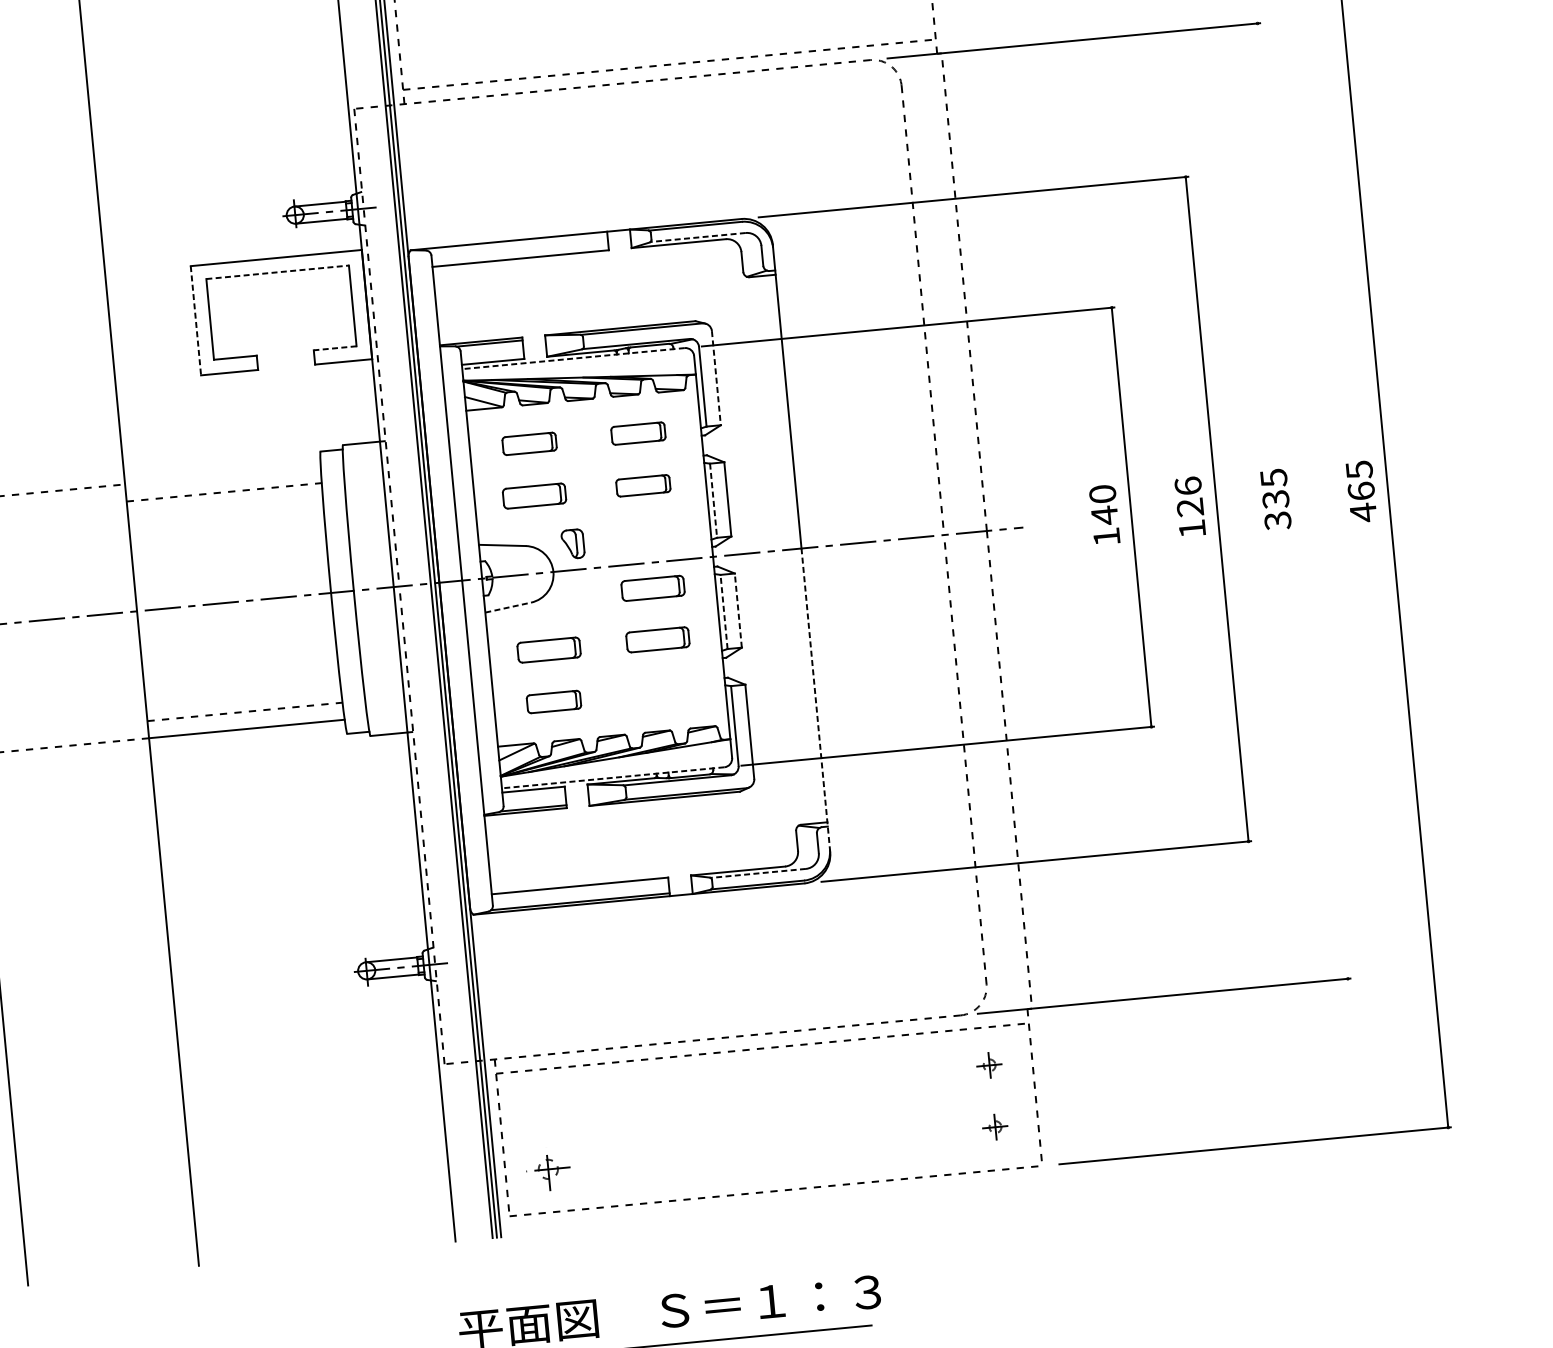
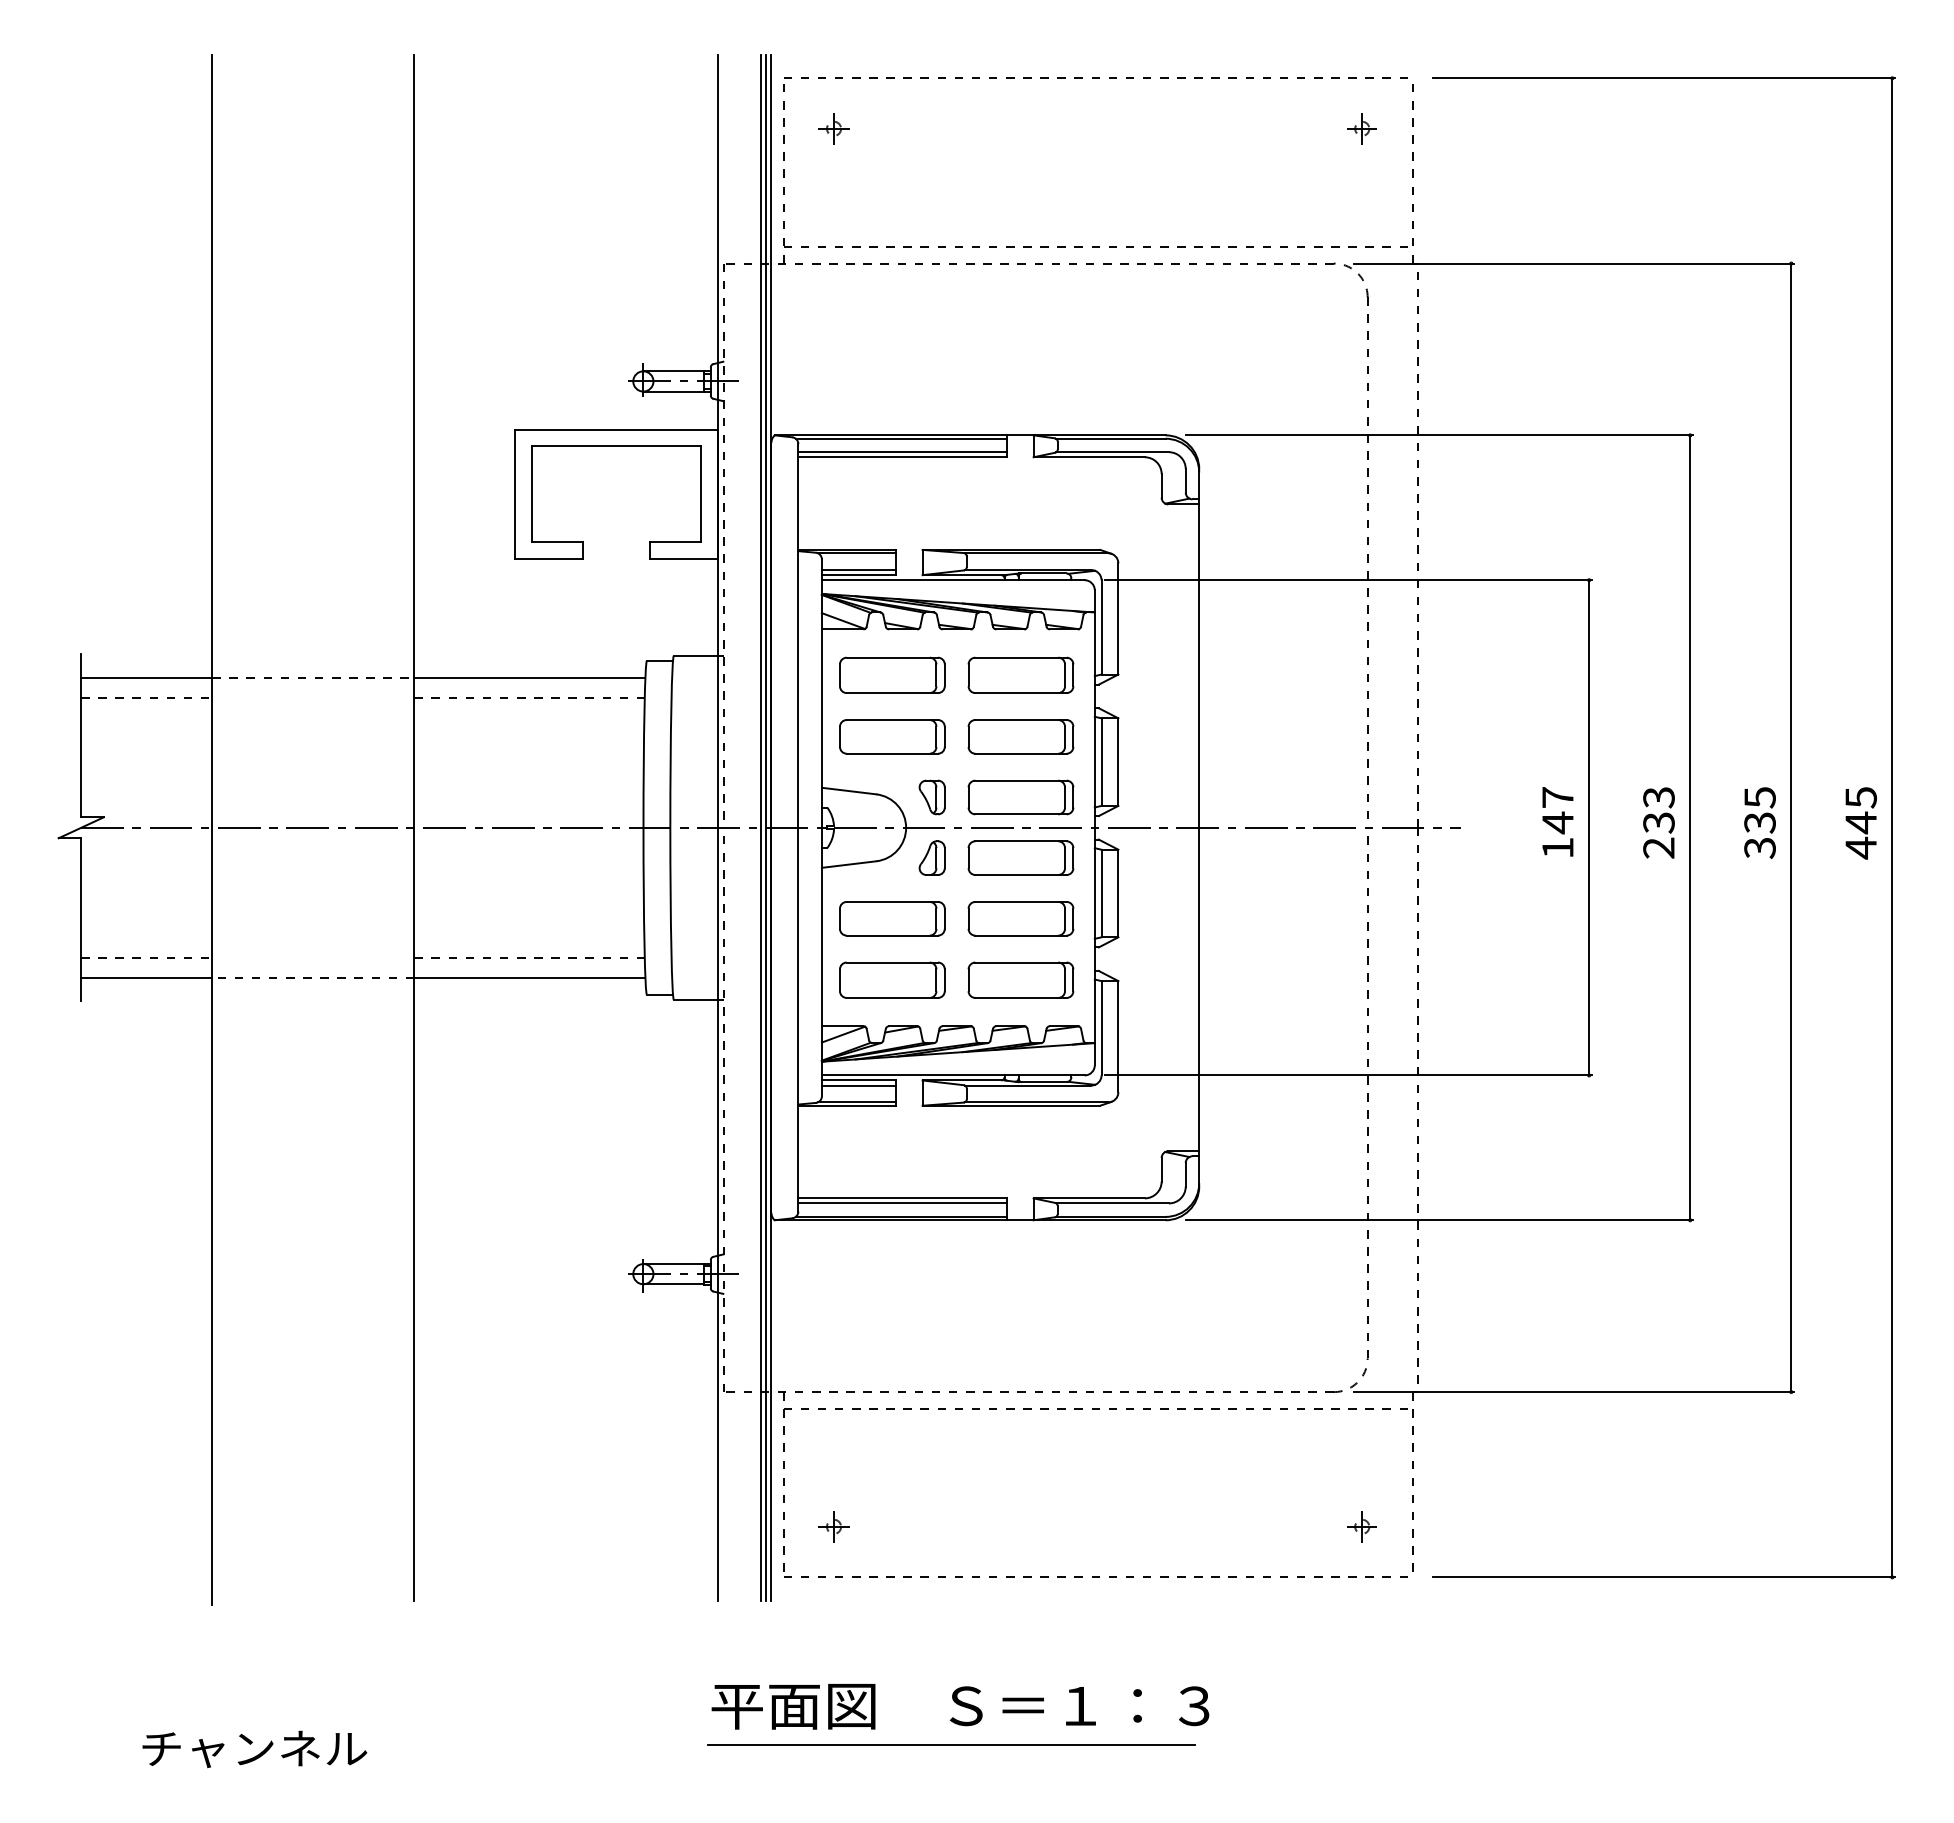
line: (698, 237) -> (1112, 452), dashed -> solid
line: (517, 242) -> (900, 438), added
line: (520, 254) -> (902, 452), added
line: (277, 272) -> (616, 446), dashed -> solid
line: (196, 321) -> (515, 494), dashed -> solid
line: (334, 348) -> (674, 541), dashed -> solid
line: (492, 357) -> (858, 570), added
line: (572, 358) -> (952, 580), dashed -> solid
line: (716, 377) -> (1118, 618), dashed -> solid
part: (637, 433) -> (1020, 674), size x1.67
part: (529, 443) -> (892, 674), size x1.67
line: (222, 474) -> (529, 677), added
part: (642, 485) -> (1020, 736), size x1.67
text: (1360, 491) -> (1860, 822), 465 -> 445
text: (1102, 494) -> (1557, 797), 140 -> 147
part: (534, 495) -> (892, 736), size x1.43
line: (1302, 500) -> (1791, 827), added
line: (713, 501) -> (1101, 762), dashed -> solid
text: (1189, 507) -> (1658, 822), 126 -> 233
part: (647, 537) -> (1020, 797), added
part: (652, 587) -> (1020, 857), size x1.43
part: (577, 595) -> (931, 857), added
line: (508, 607) -> (849, 864), dashed -> solid
line: (738, 610) -> (1118, 893), dashed -> solid
line: (724, 611) -> (1101, 893), dashed -> solid
part: (657, 639) -> (1020, 918), size x1.43
part: (549, 649) -> (892, 918), size x1.43
part: (662, 691) -> (1020, 979), added
line: (816, 699) -> (1199, 1006), dashed -> solid
part: (554, 701) -> (892, 979), size x1.67
line: (612, 777) -> (952, 1075), dashed -> solid
line: (533, 793) -> (858, 1085), added
line: (758, 873) -> (1112, 1203), dashed -> solid
line: (580, 890) -> (902, 1203), added
part: (988, 1065) -> (1361, 1453), removed
part: (547, 1169) -> (833, 1526), size x0.62

